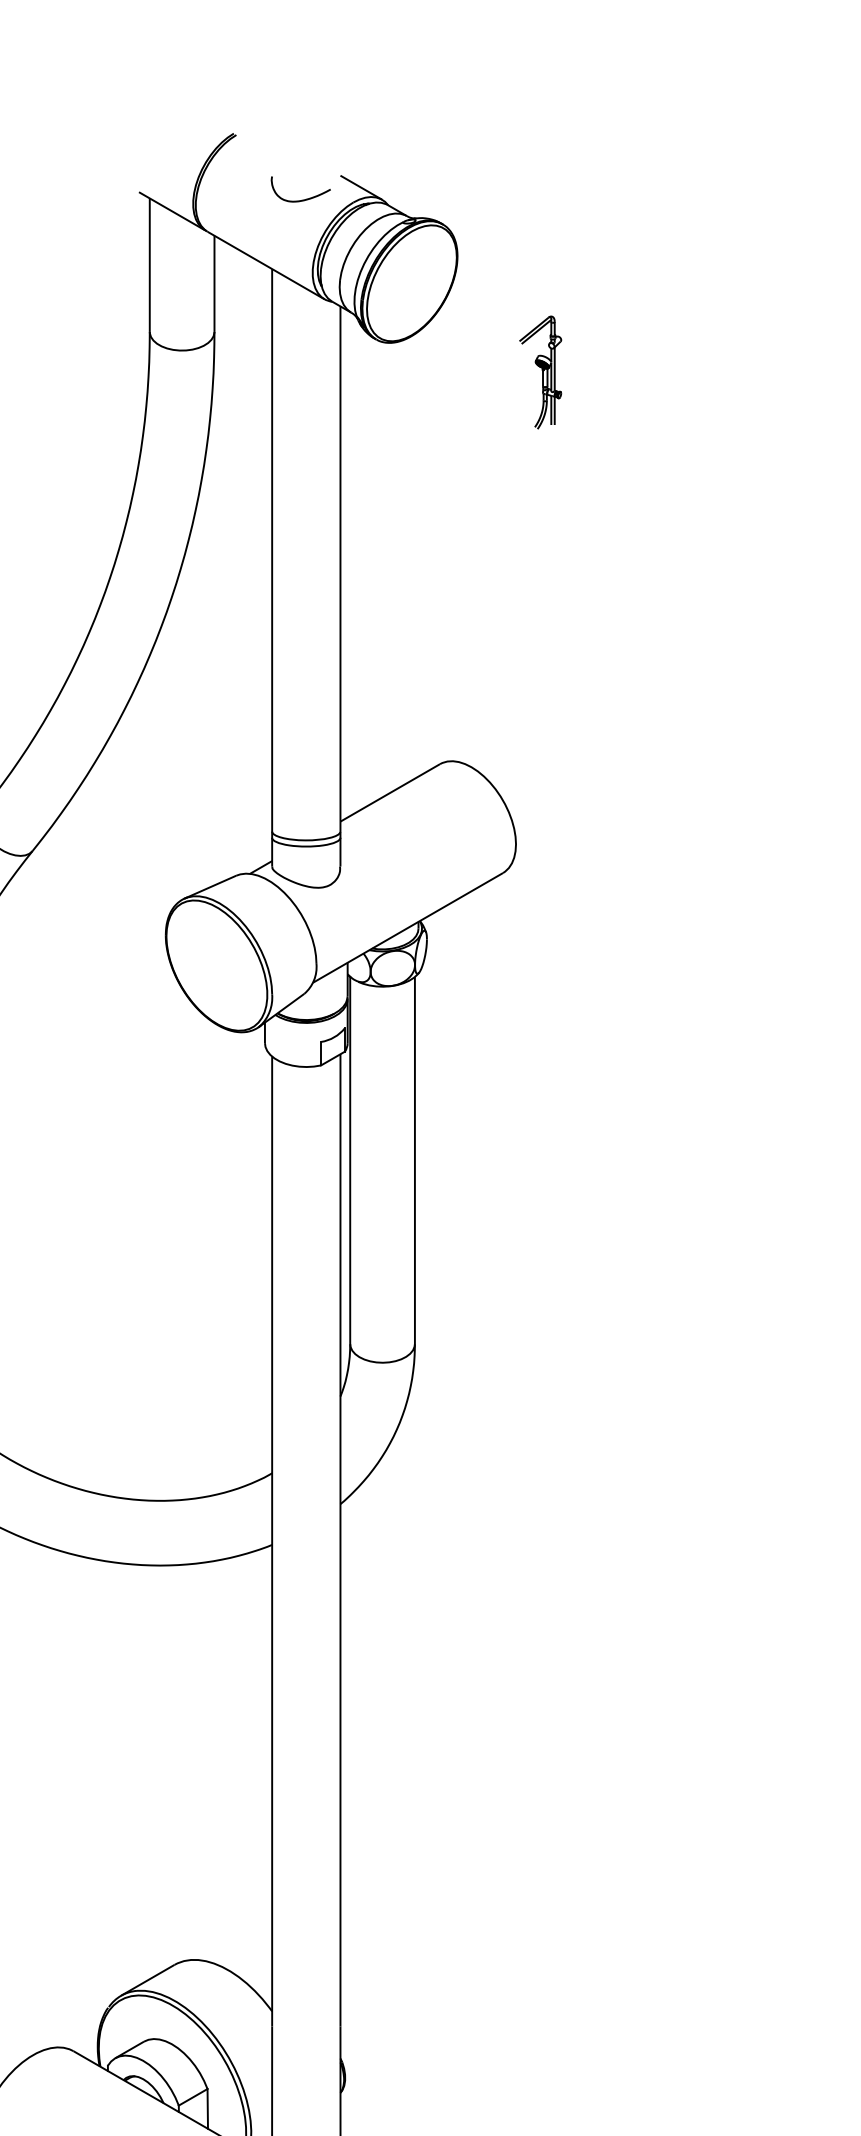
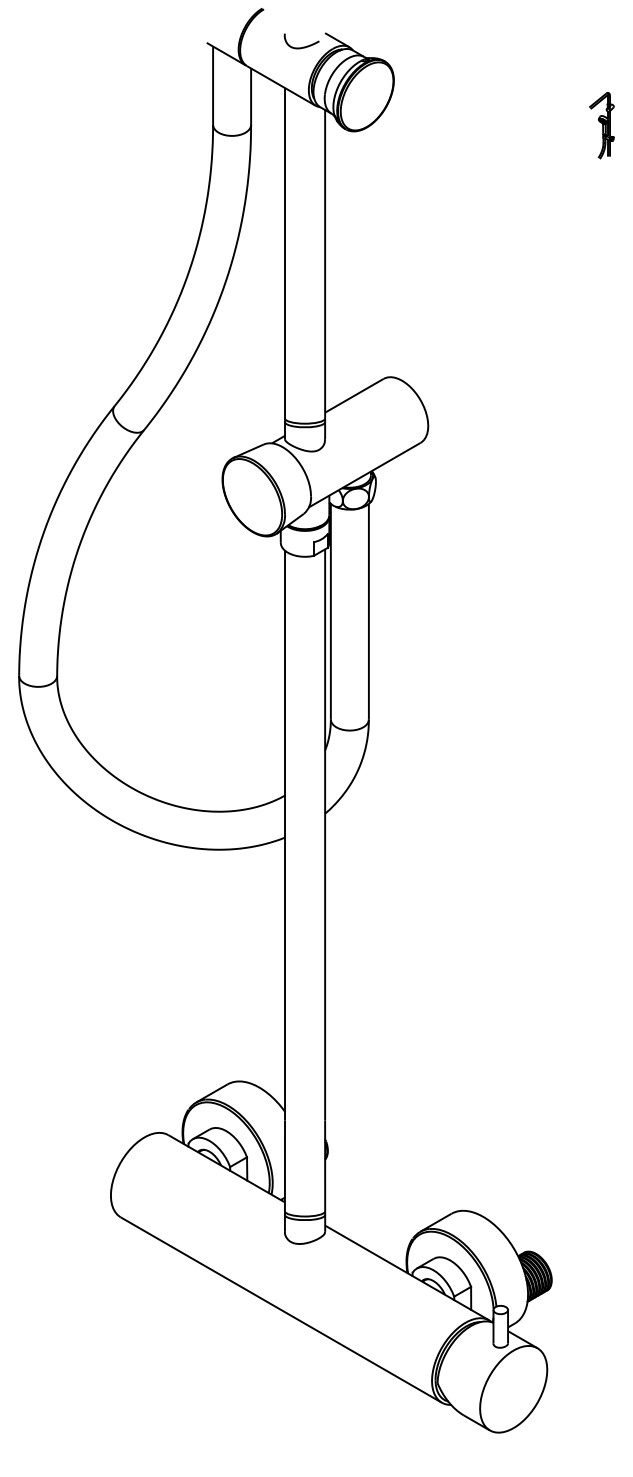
part: (540, 371) -> (601, 125), moved

